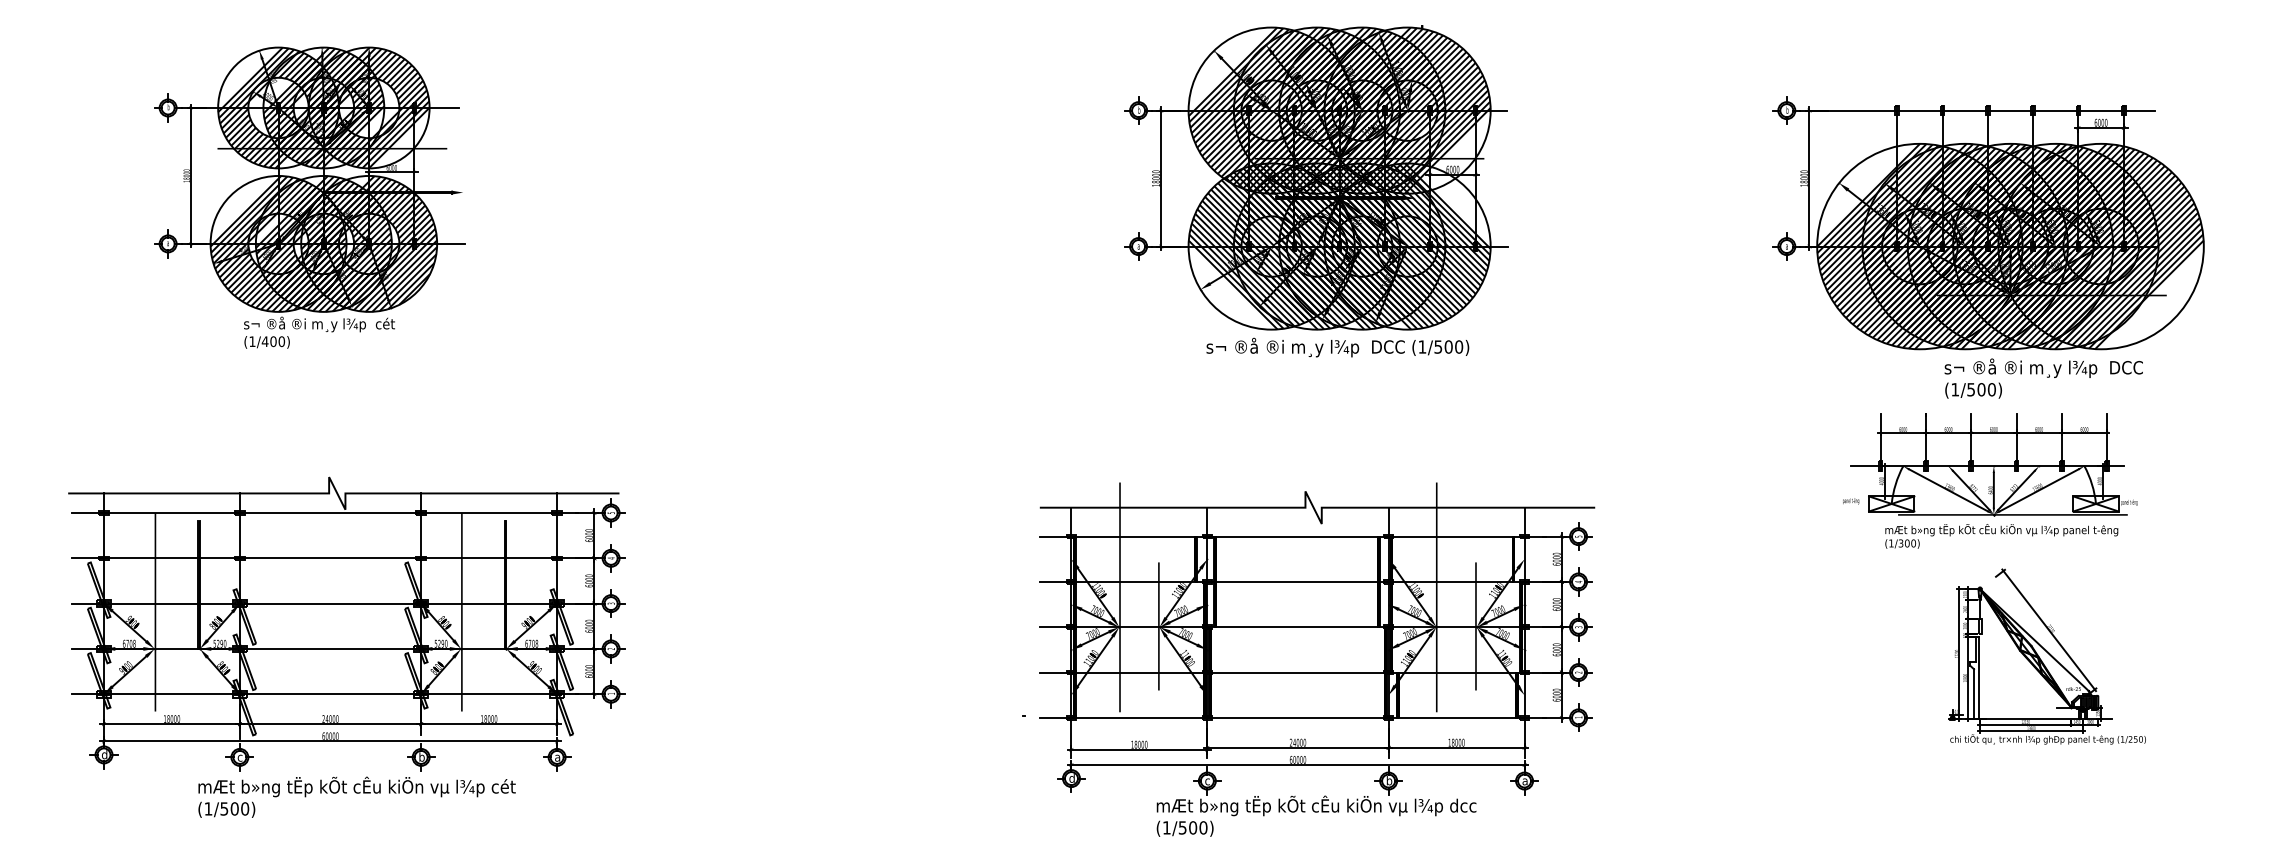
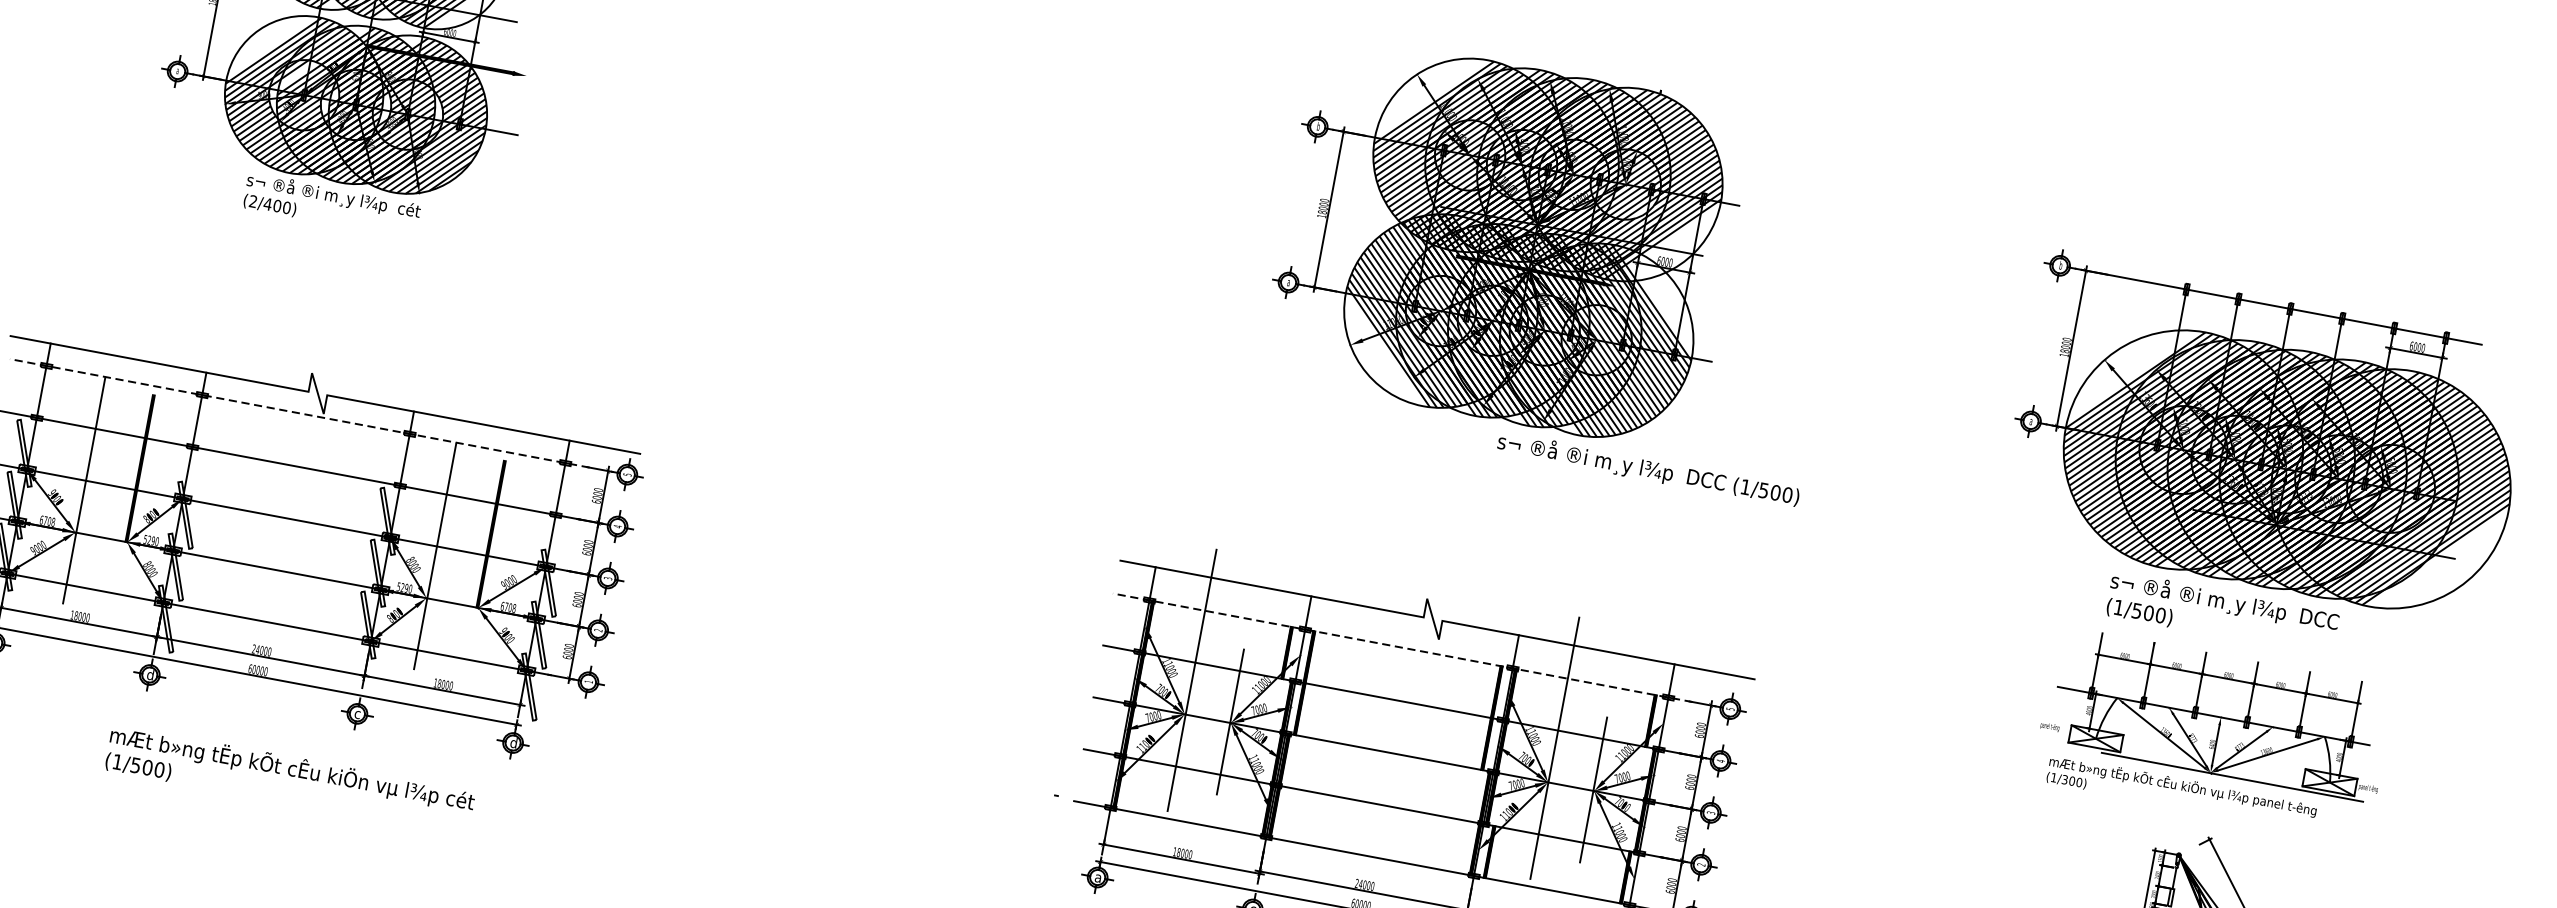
text: (252, 341) -> (253, 201), (1/400) -> (2/400)
text: (1337, 347) -> (1648, 469), moved
text: (2043, 378) -> (2222, 613), moved
line: (324, 513) -> (298, 413), solid -> dashed
line: (1292, 536) -> (1402, 647), solid -> dashed
text: (2001, 536) -> (2181, 793), moved
text: (241, 756) -> (151, 674), c -> d
text: (421, 756) -> (357, 712), b -> c
text: (557, 756) -> (513, 742), a -> d
text: (1071, 778) -> (1097, 877), d -> a
text: (356, 796) -> (289, 779), moved

